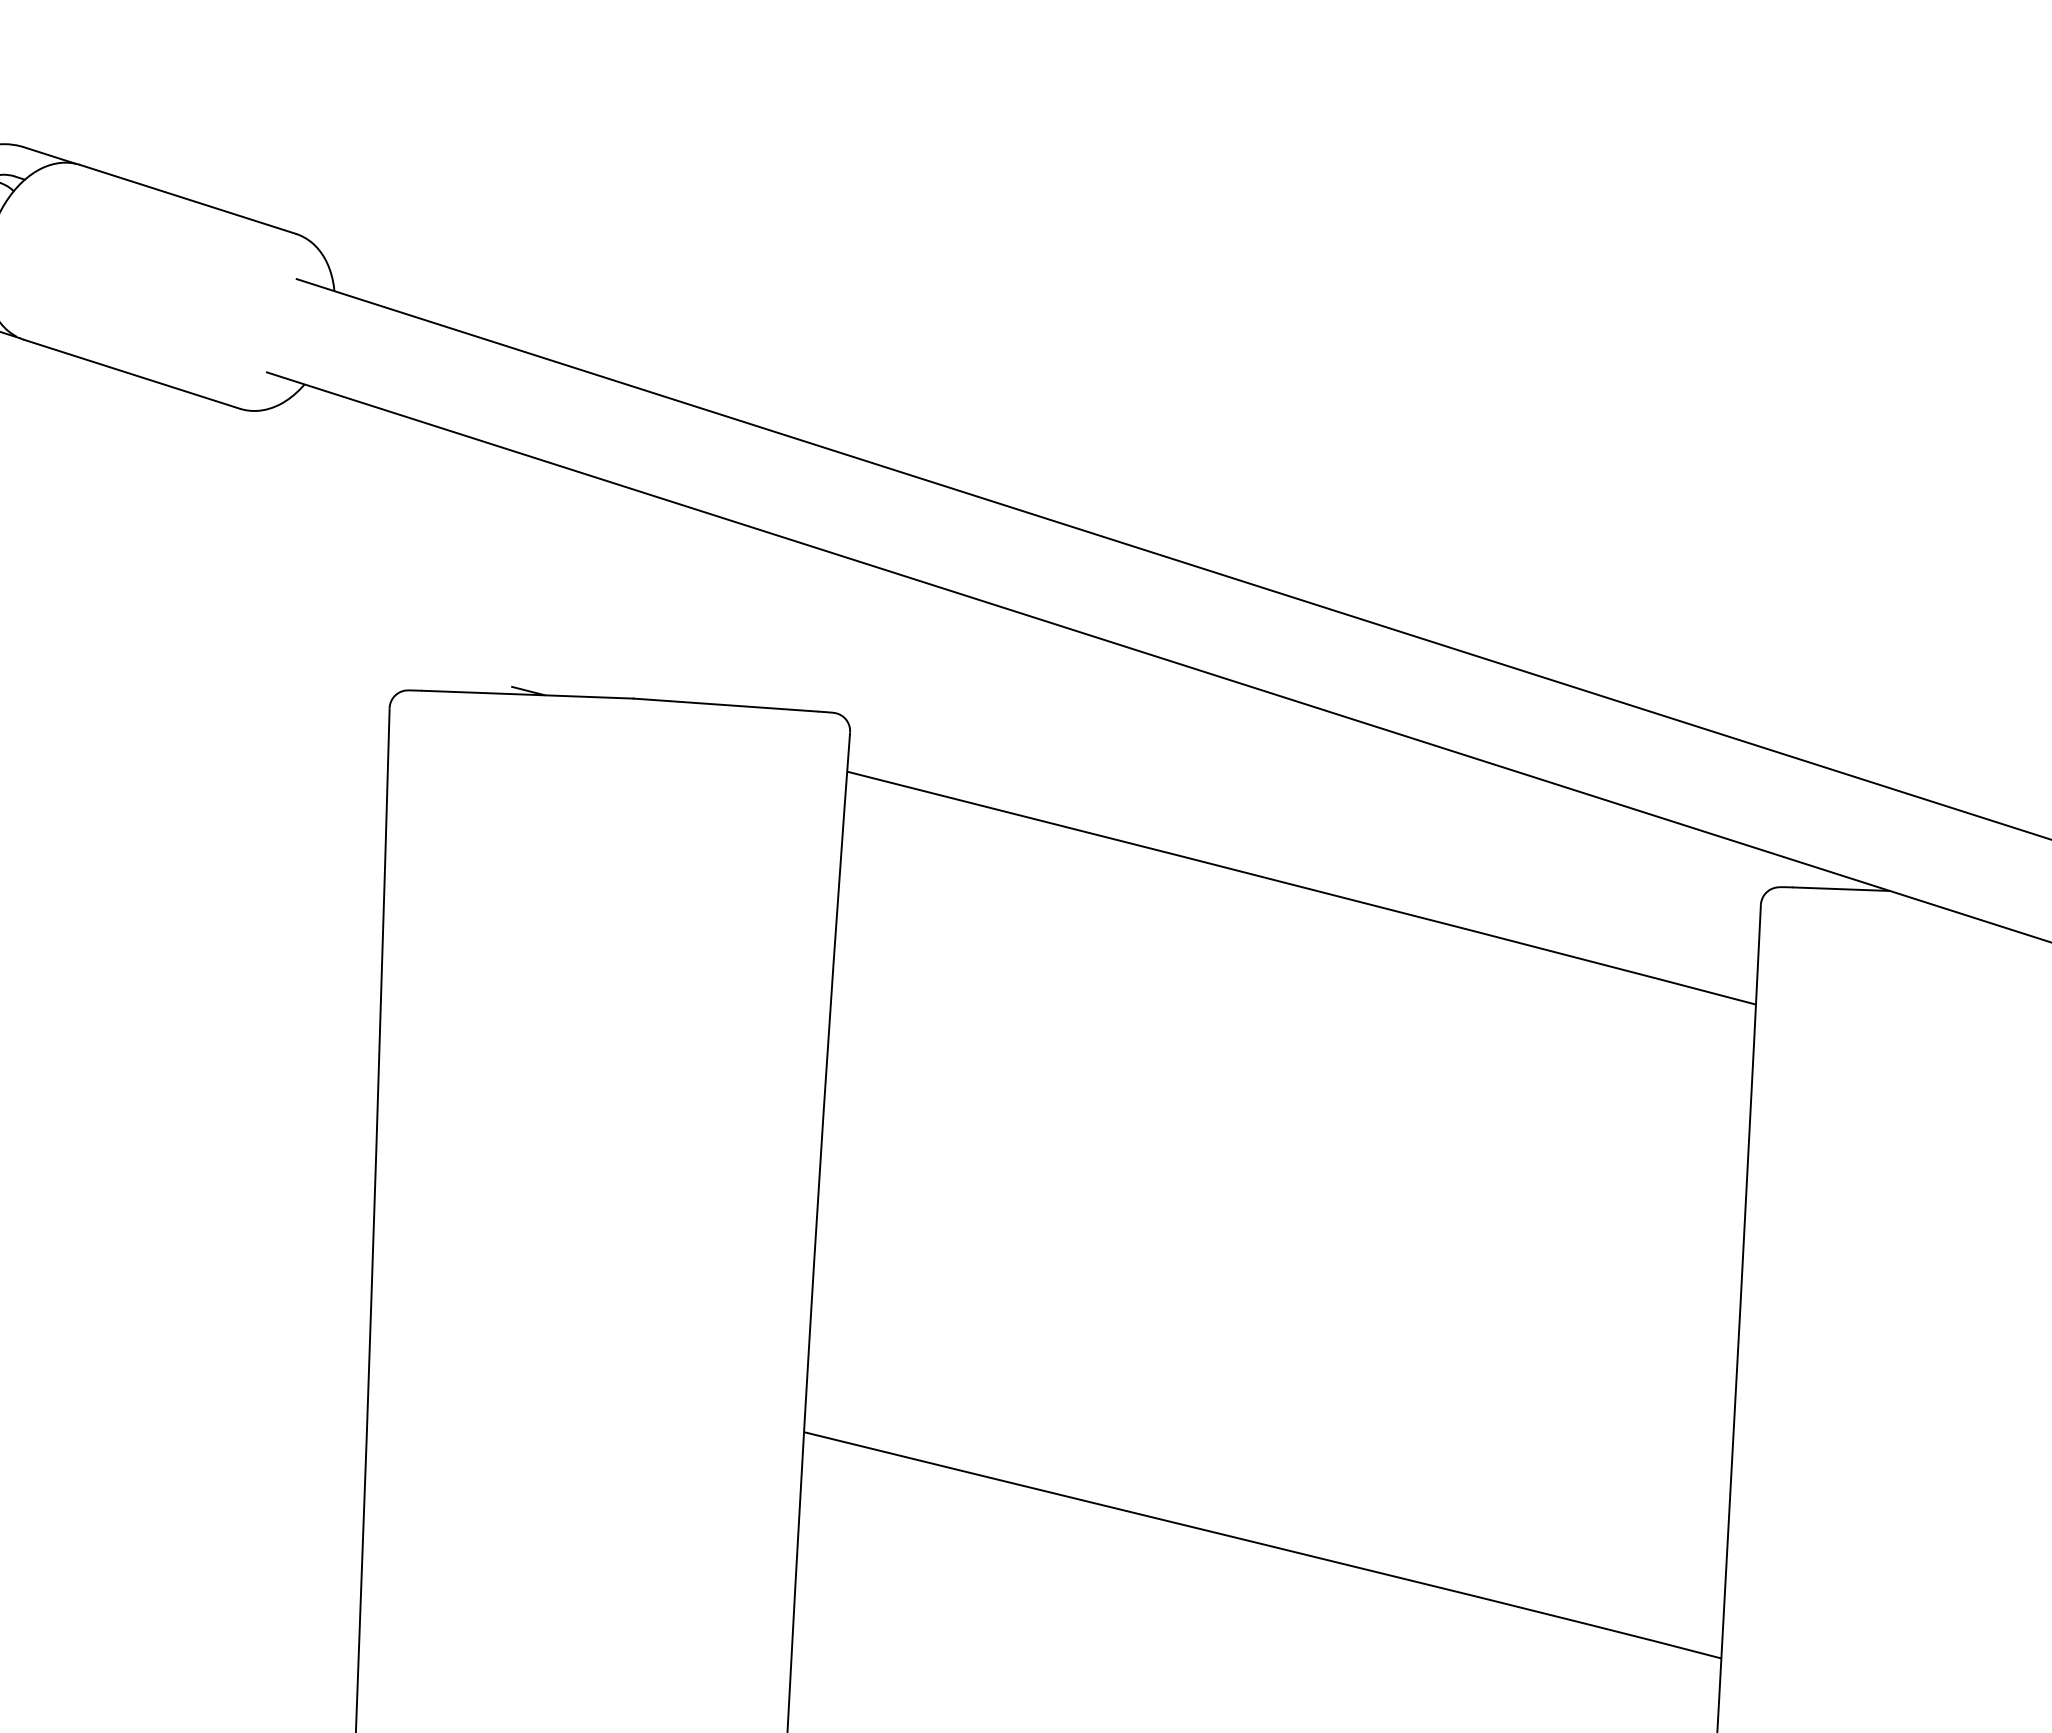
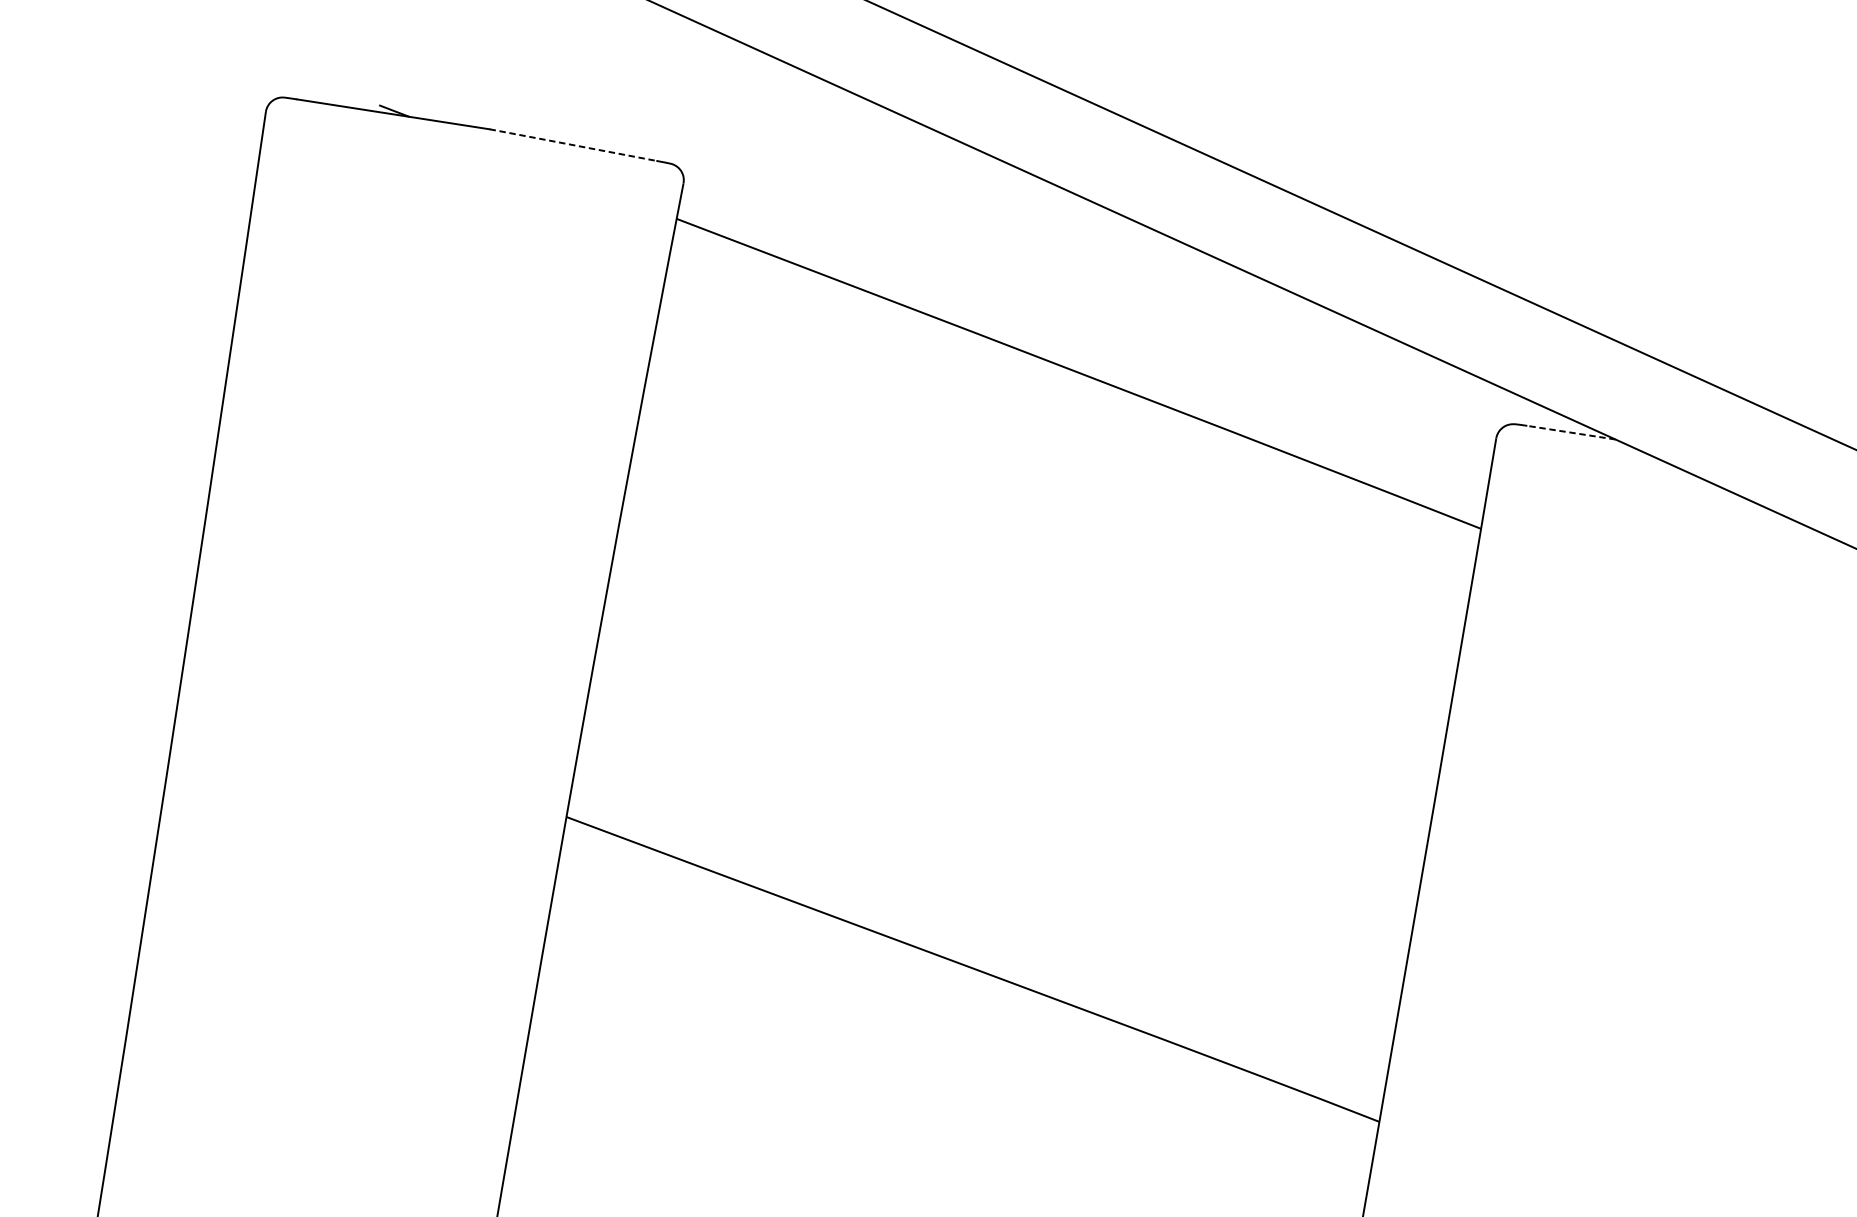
line: (726, 705) -> (573, 145), solid -> dashed
line: (1841, 889) -> (1571, 432), solid -> dashed

